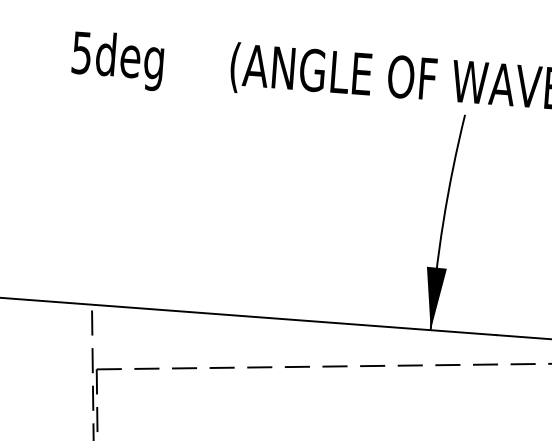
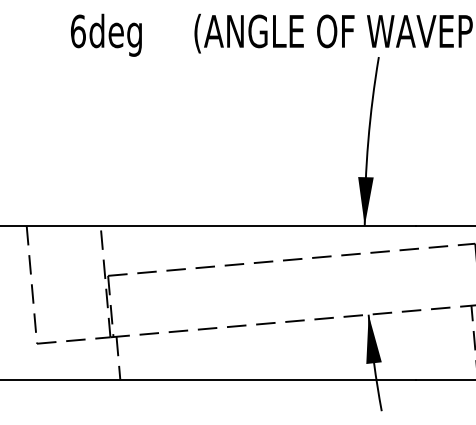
text: (80, 53) -> (77, 31), 5deg -> 6deg

